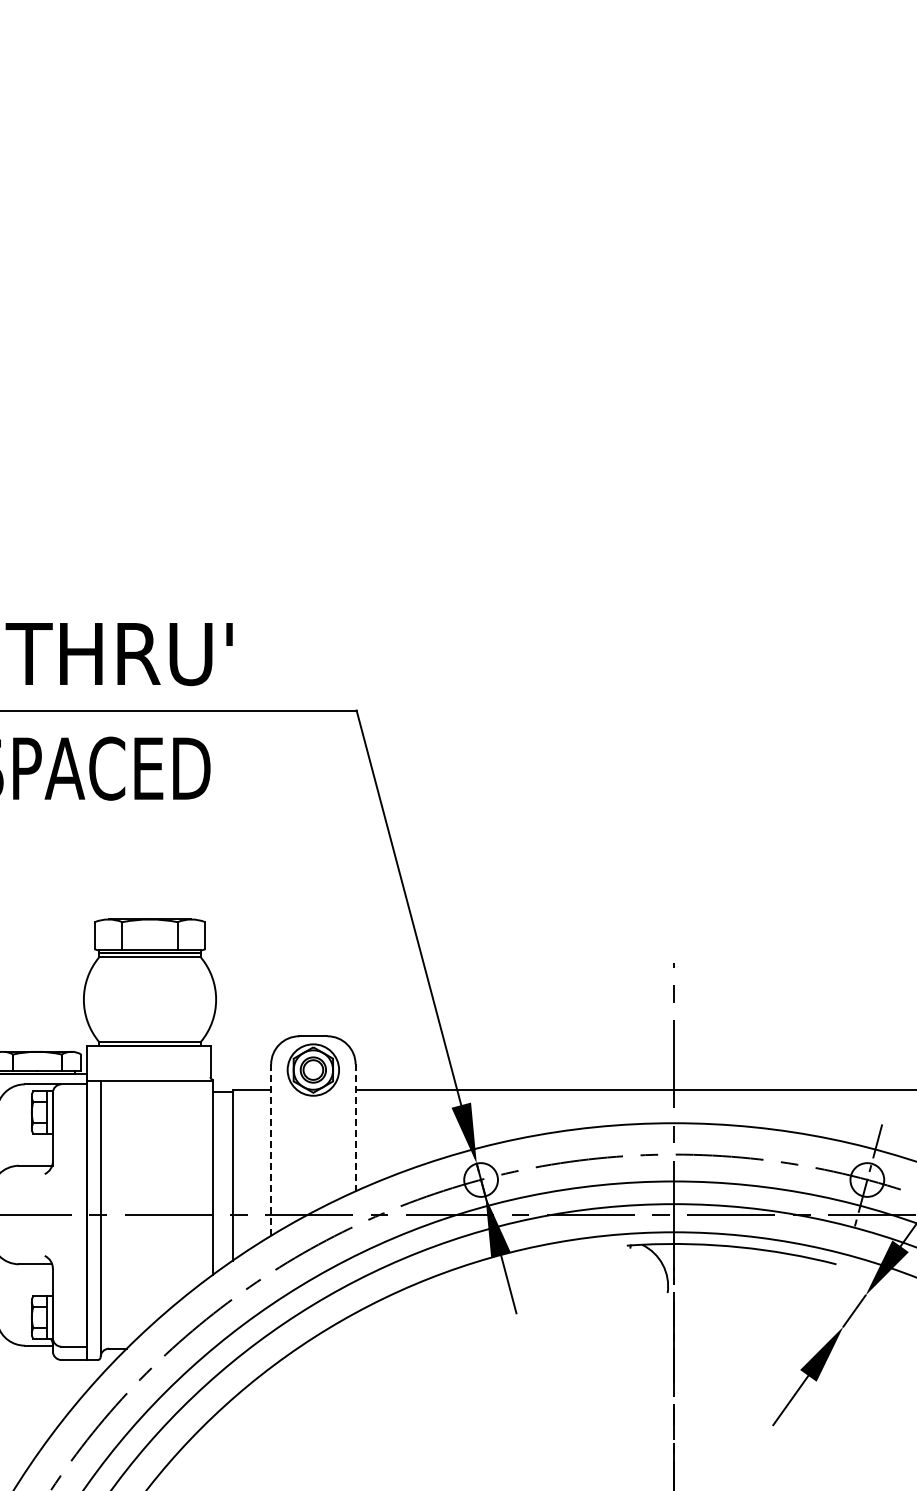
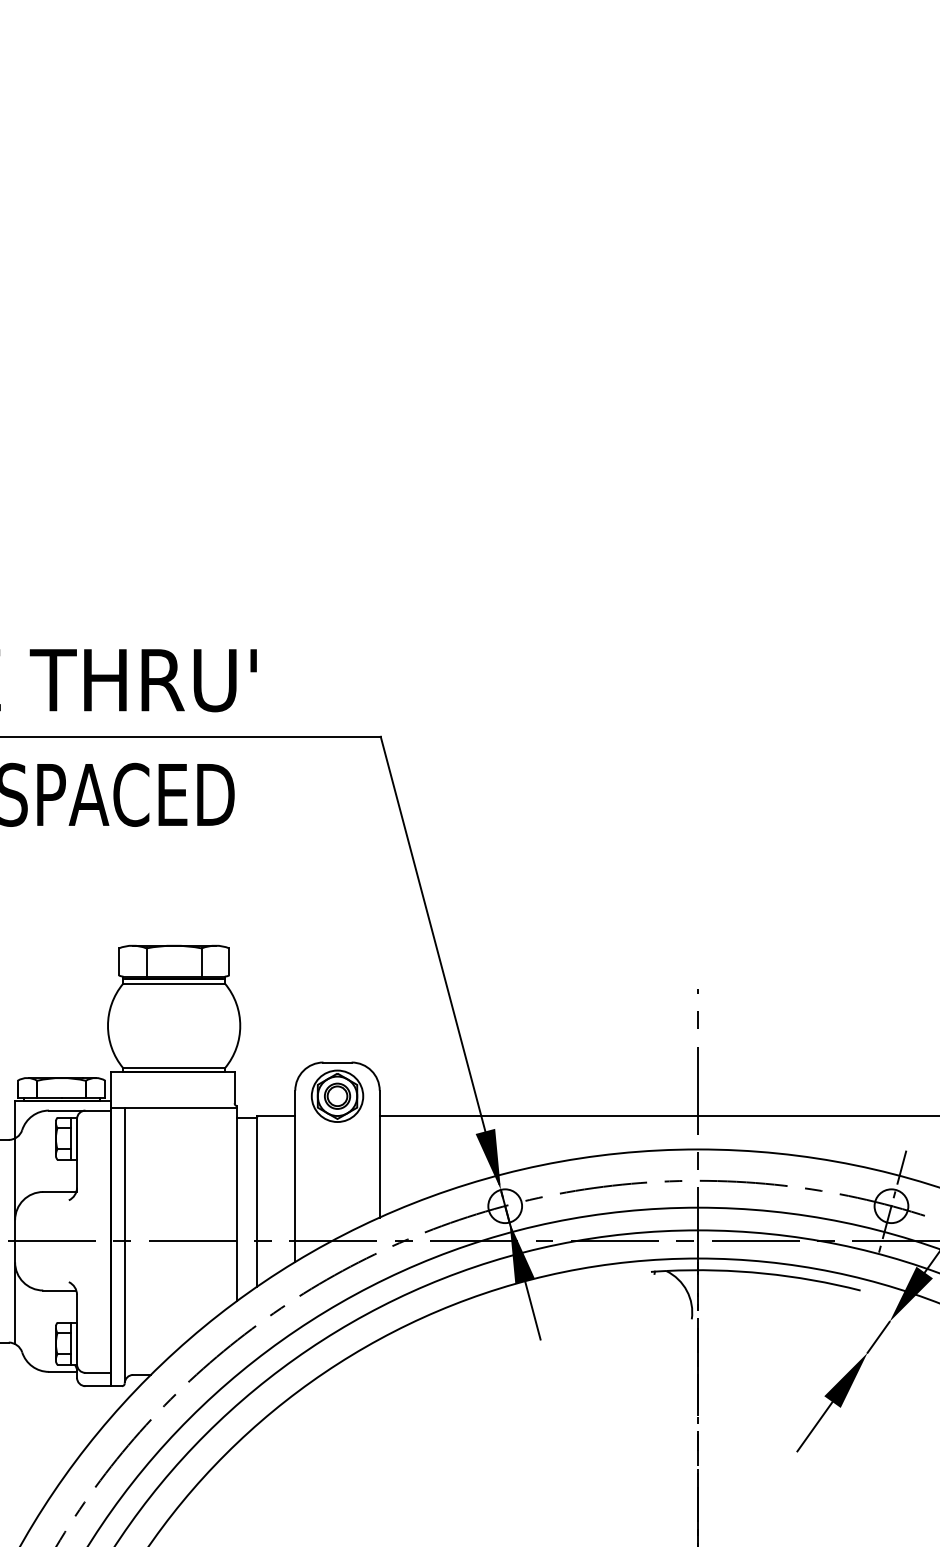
line: (355, 1128) -> (379, 1154), dashed -> solid
line: (271, 1150) -> (295, 1176), dashed -> solid

